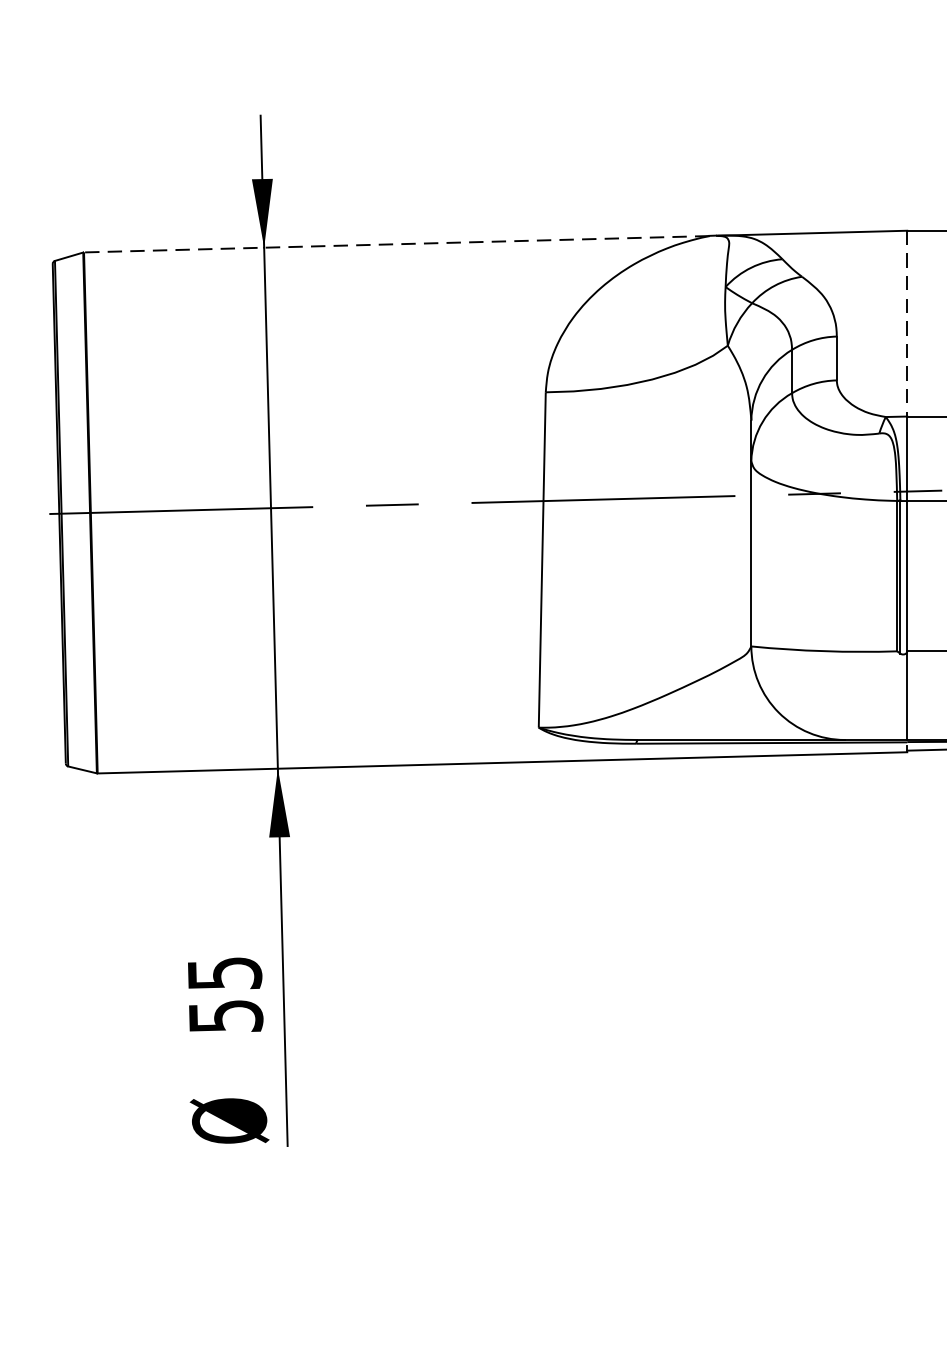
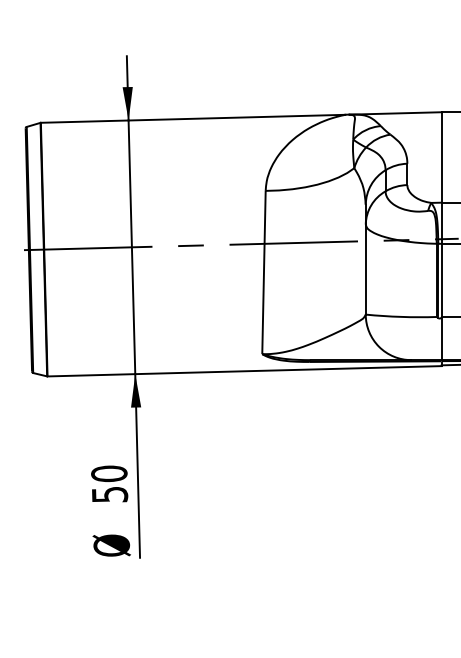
line: (395, 243) -> (192, 118), dashed -> solid
line: (906, 323) -> (441, 157), dashed -> solid
text: (224, 972) -> (109, 473), 55 -> 50

